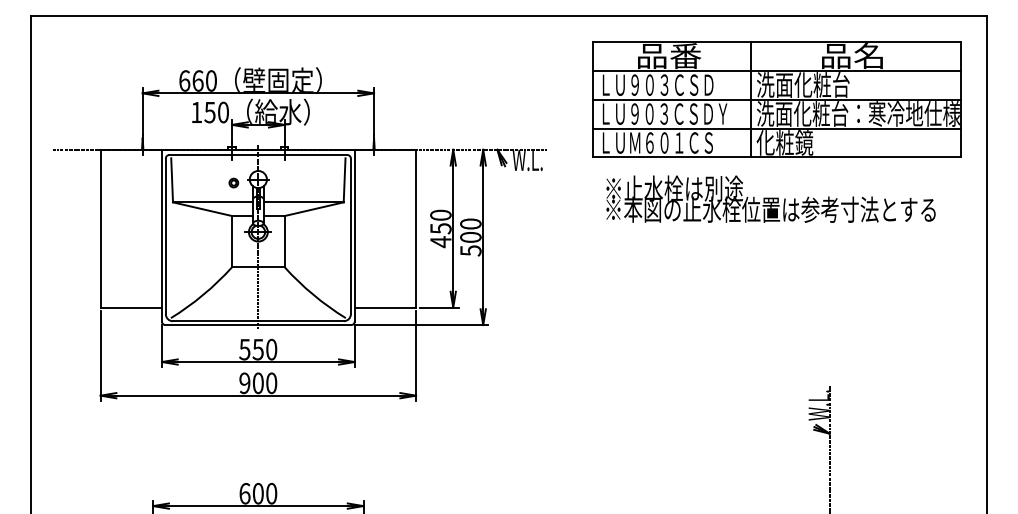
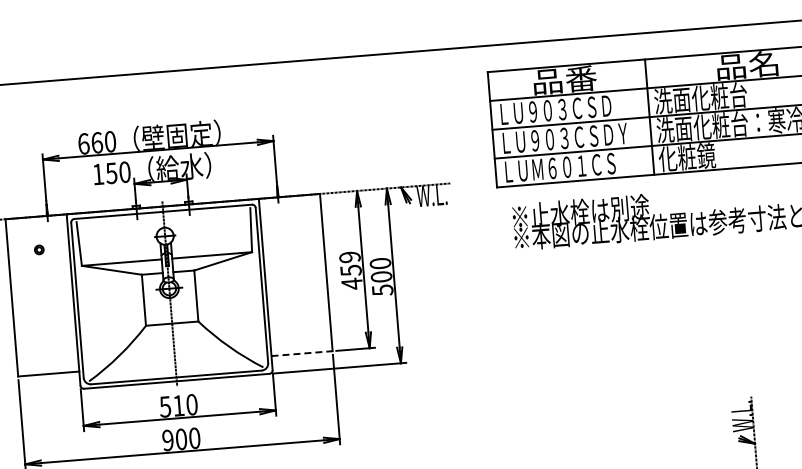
part: (233, 182) -> (38, 249), moved
text: (440, 214) -> (349, 256), 450 -> 459
line: (385, 307) -> (302, 353), solid -> dashed
text: (257, 349) -> (177, 405), 550 -> 510

